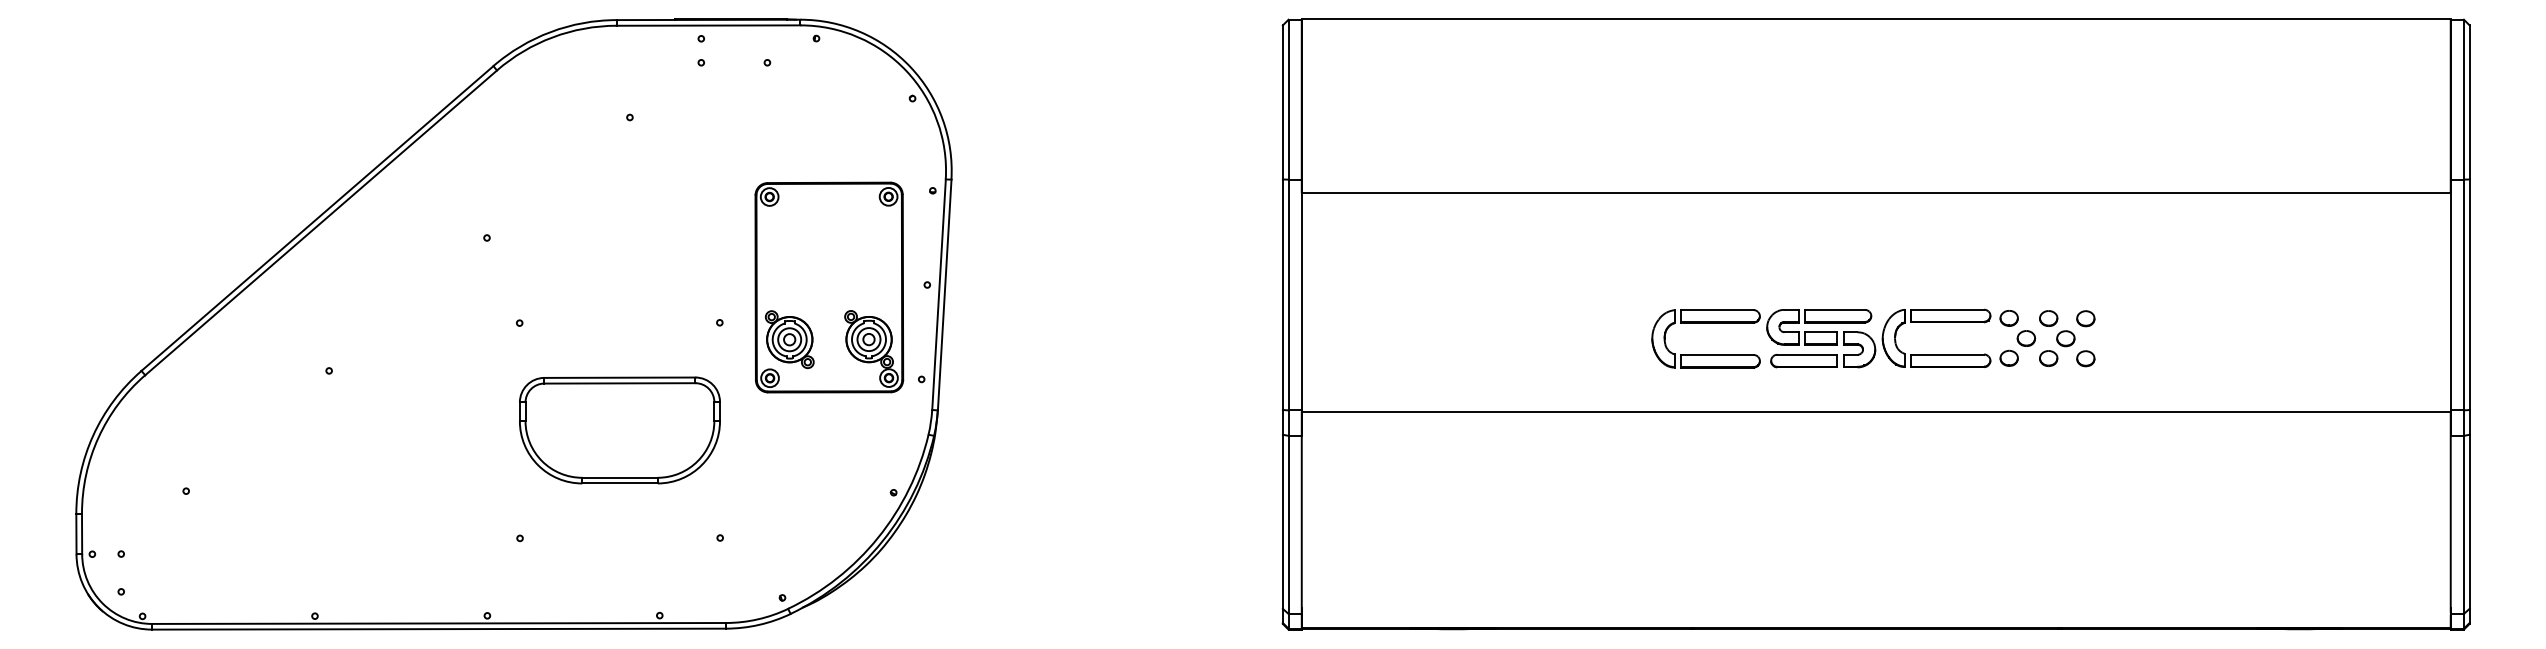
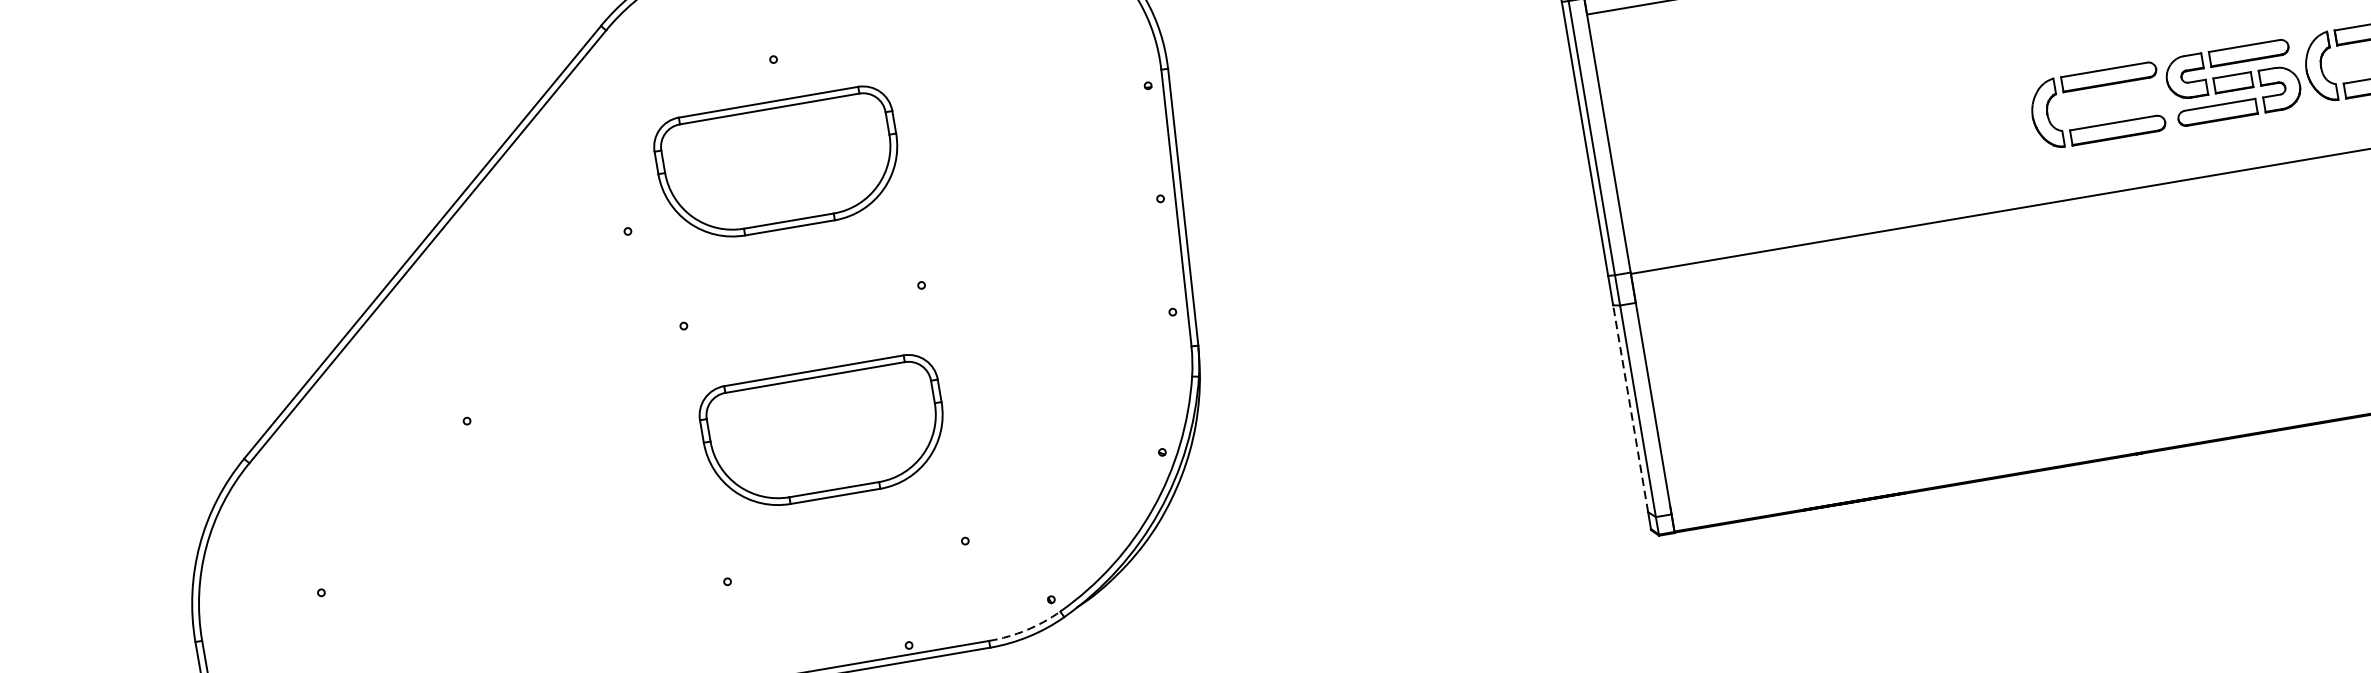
part: (619, 204) -> (778, 165), added
part: (829, 287) -> (1044, 221), removed
line: (1282, 521) -> (1630, 408), solid -> dashed
arc: (757, 619) -> (1026, 630), solid -> dashed

